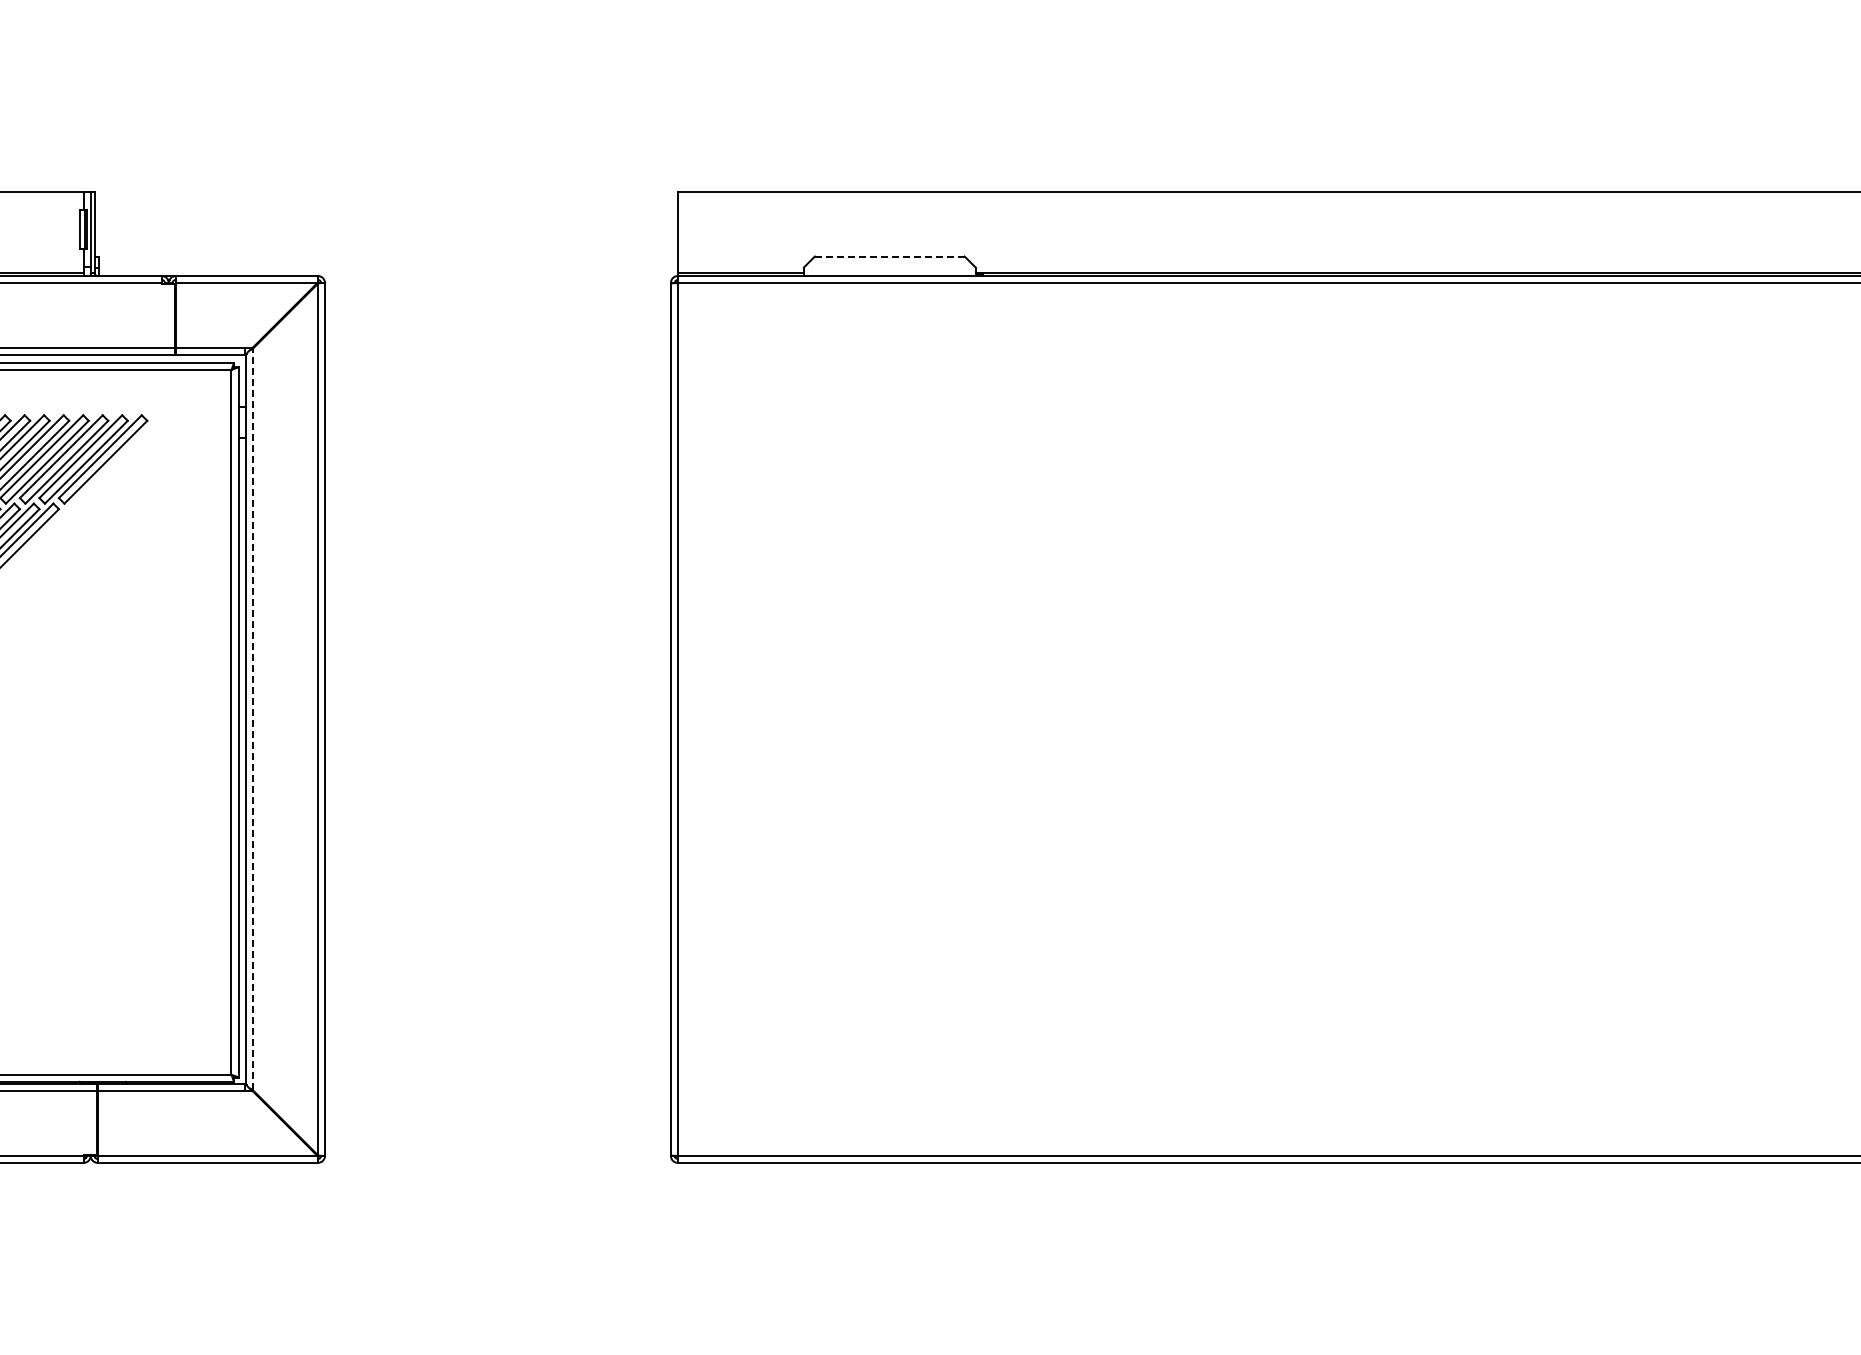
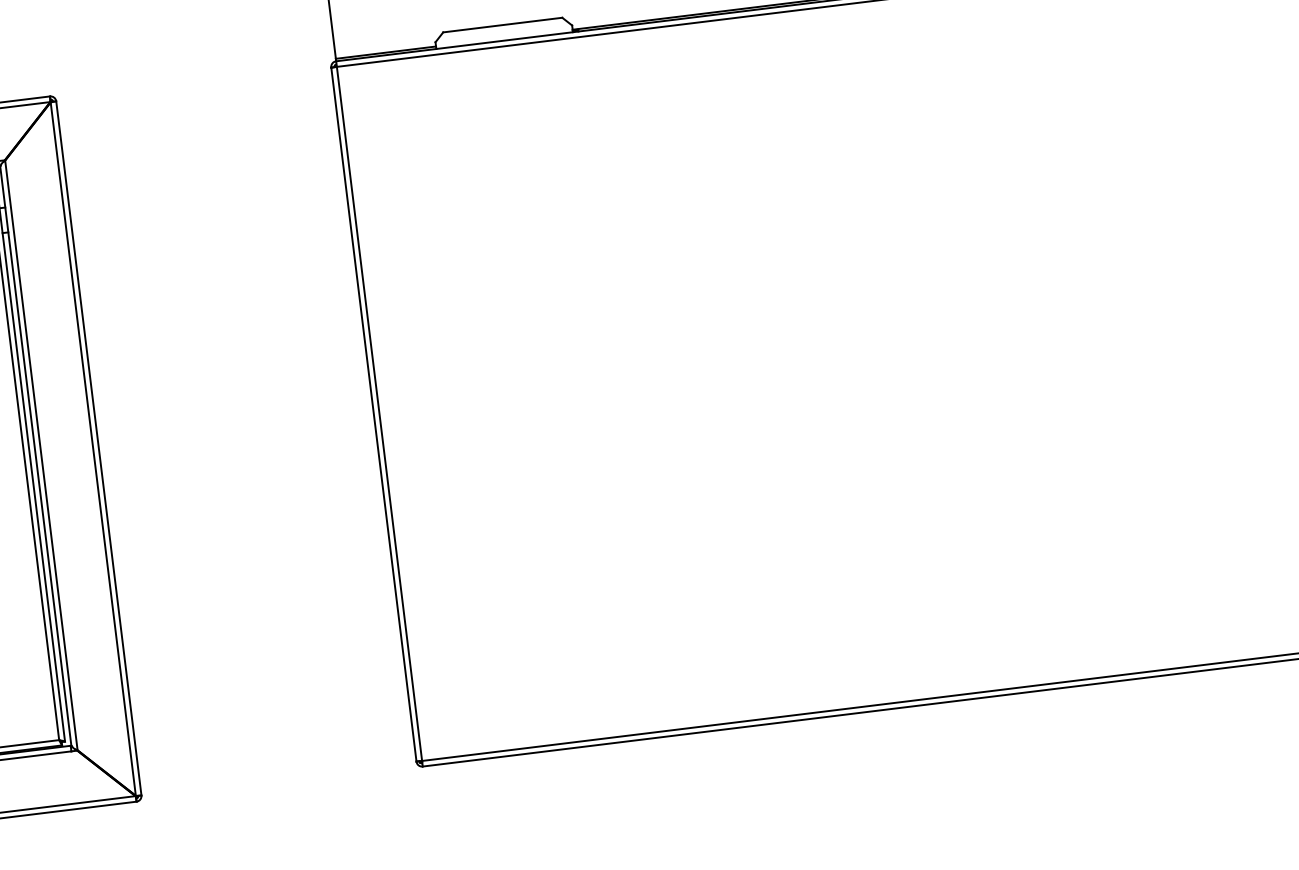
line: (889, 256) -> (502, 25), dashed -> solid
line: (252, 719) -> (41, 455), dashed -> solid

